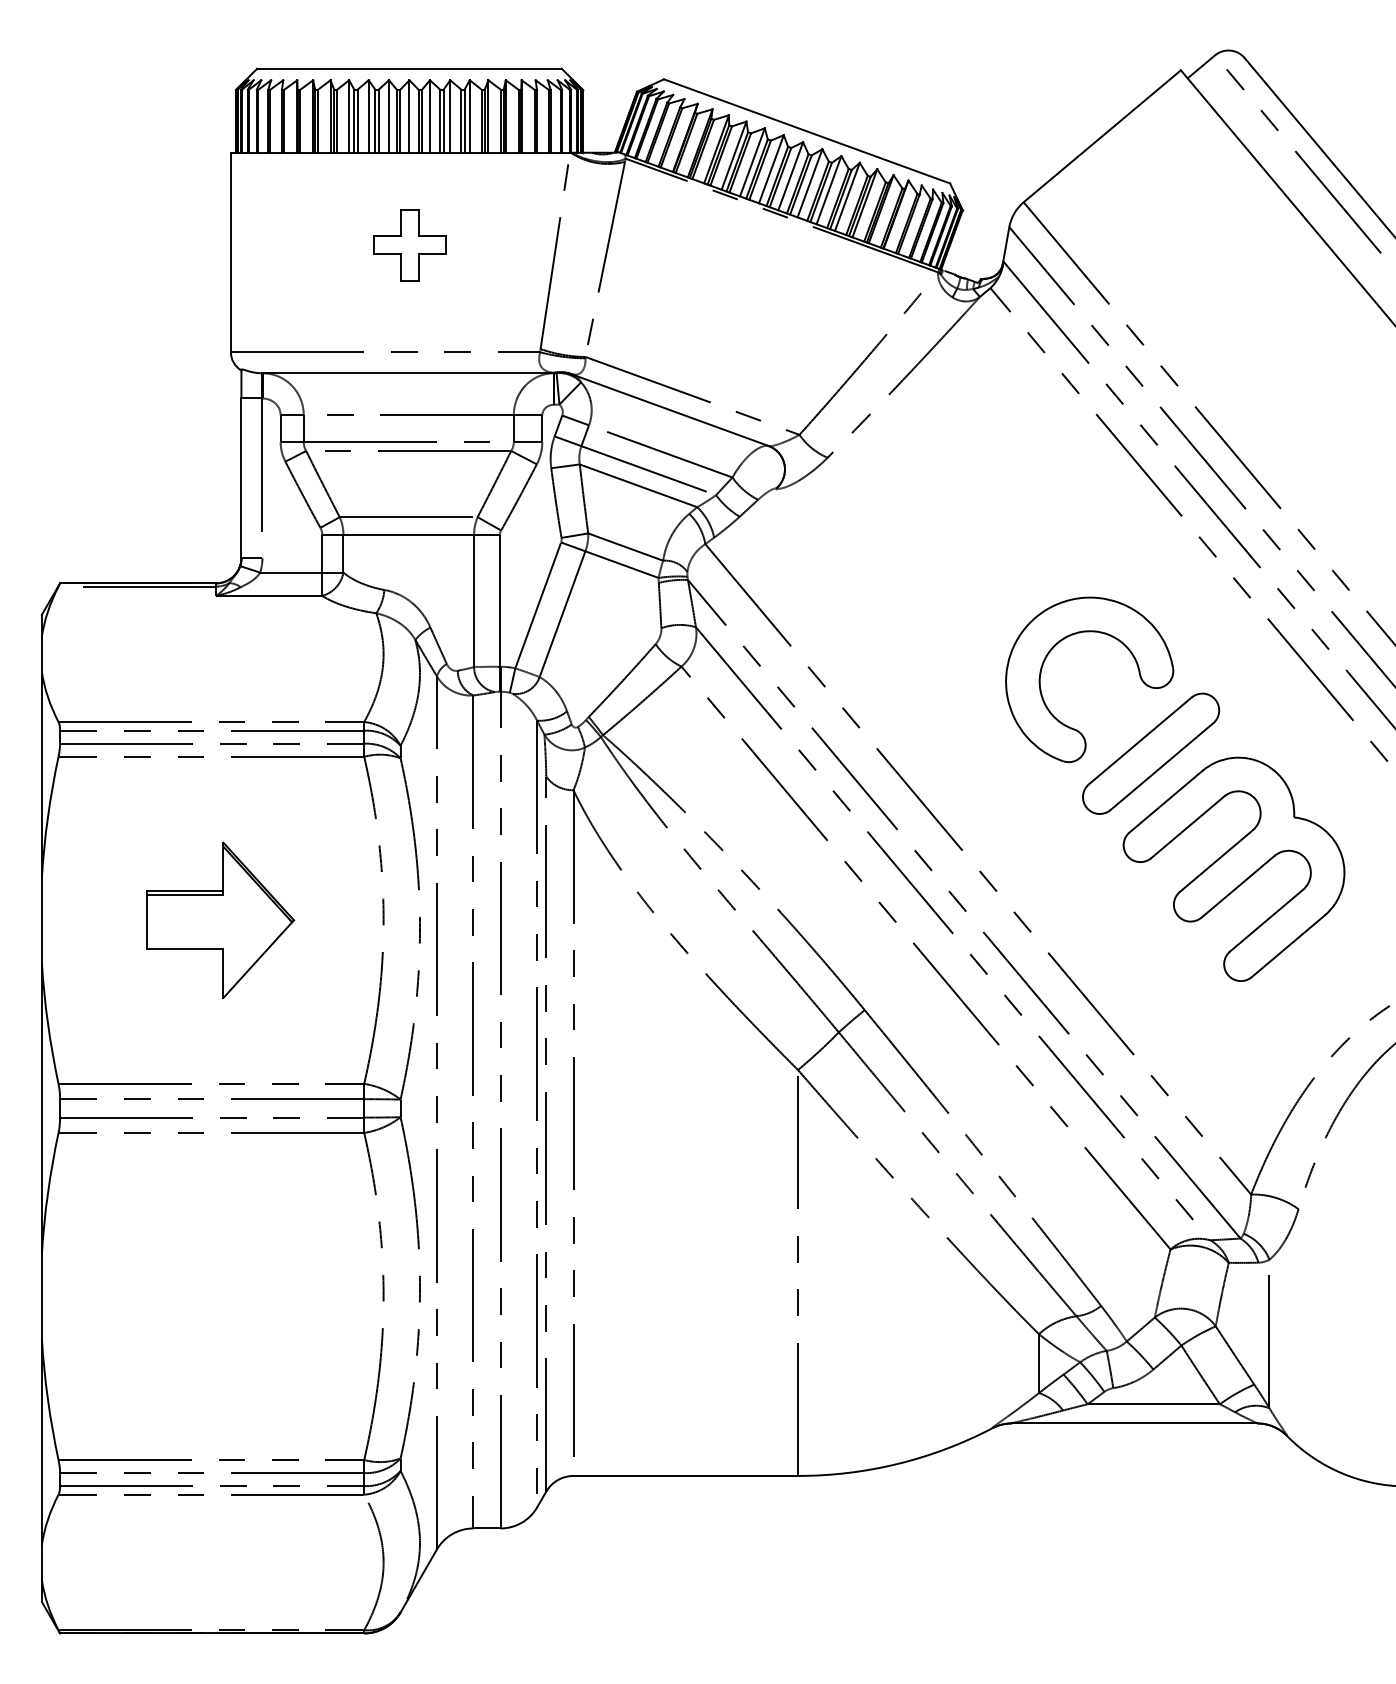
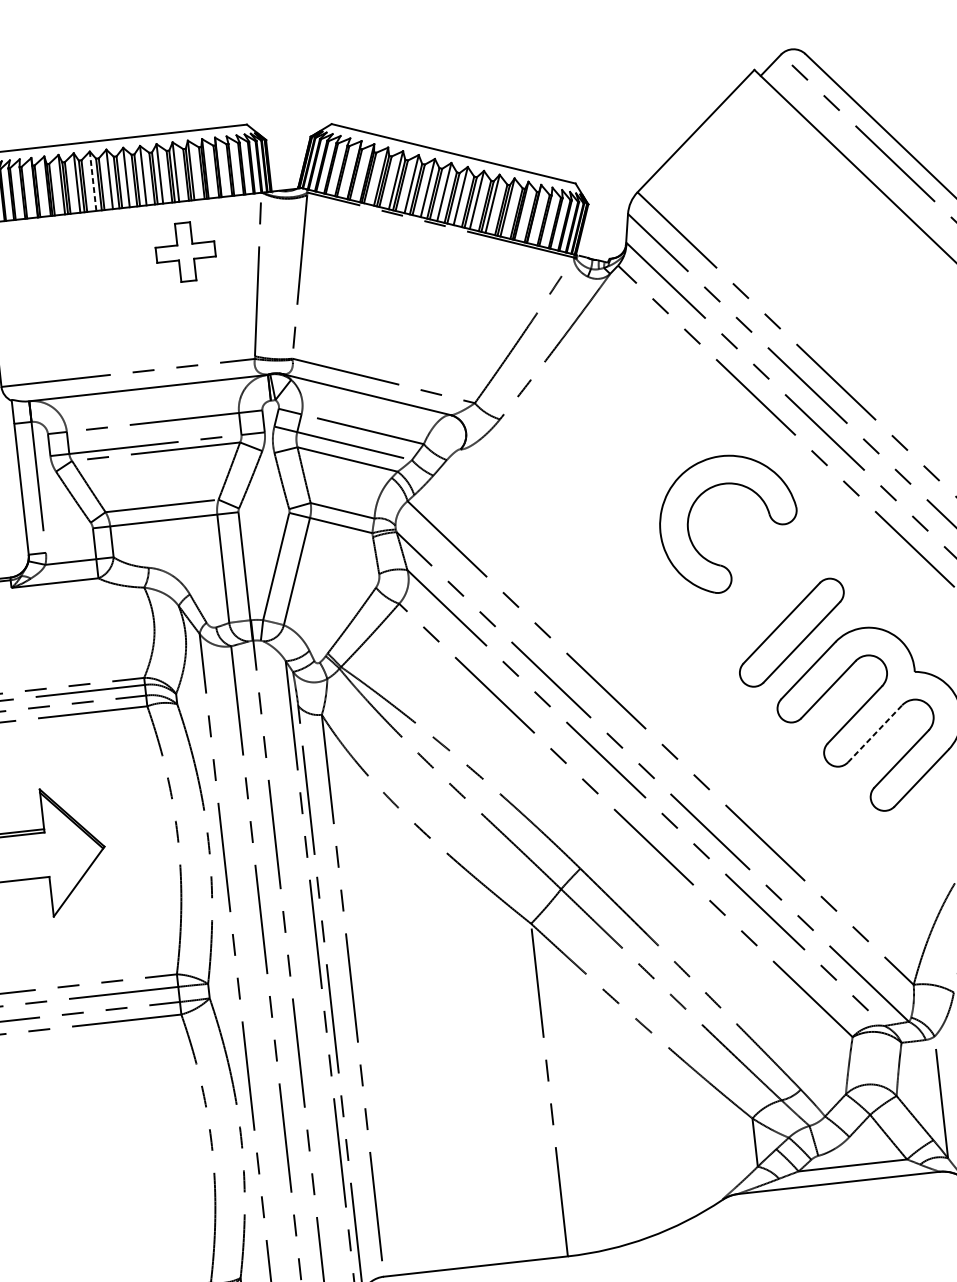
line: (368, 116) -> (92, 181), solid -> dashed
part: (409, 245) -> (185, 252), moved
part: (1076, 634) -> (713, 487), moved
line: (1238, 886) -> (875, 733), solid -> dashed

